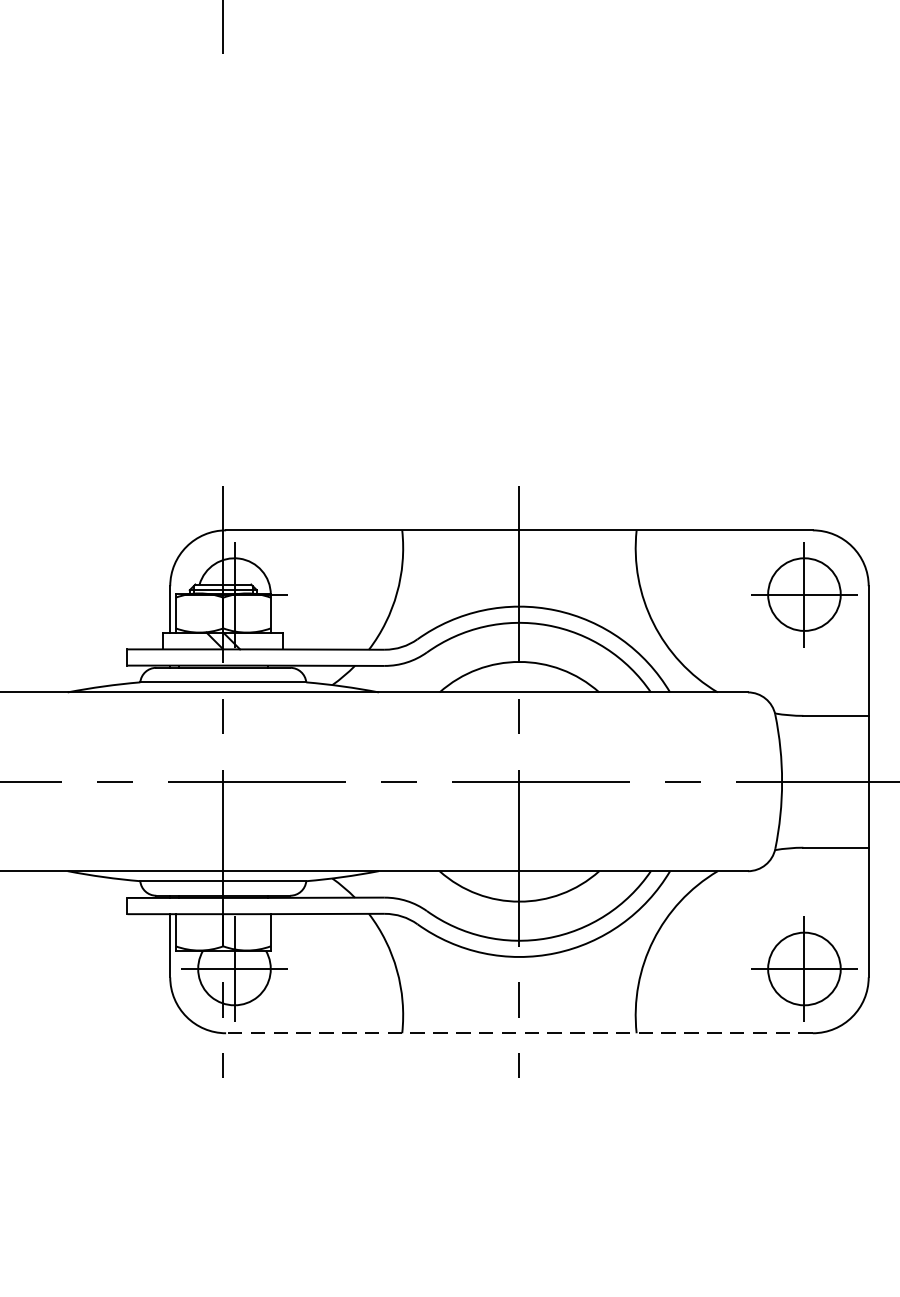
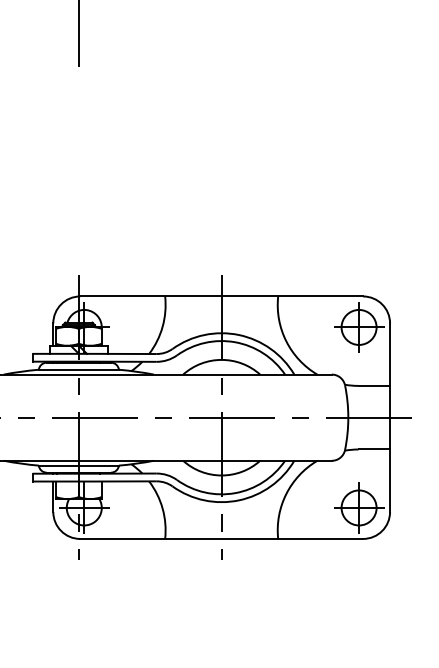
line: (519, 1032) -> (221, 538), dashed -> solid

